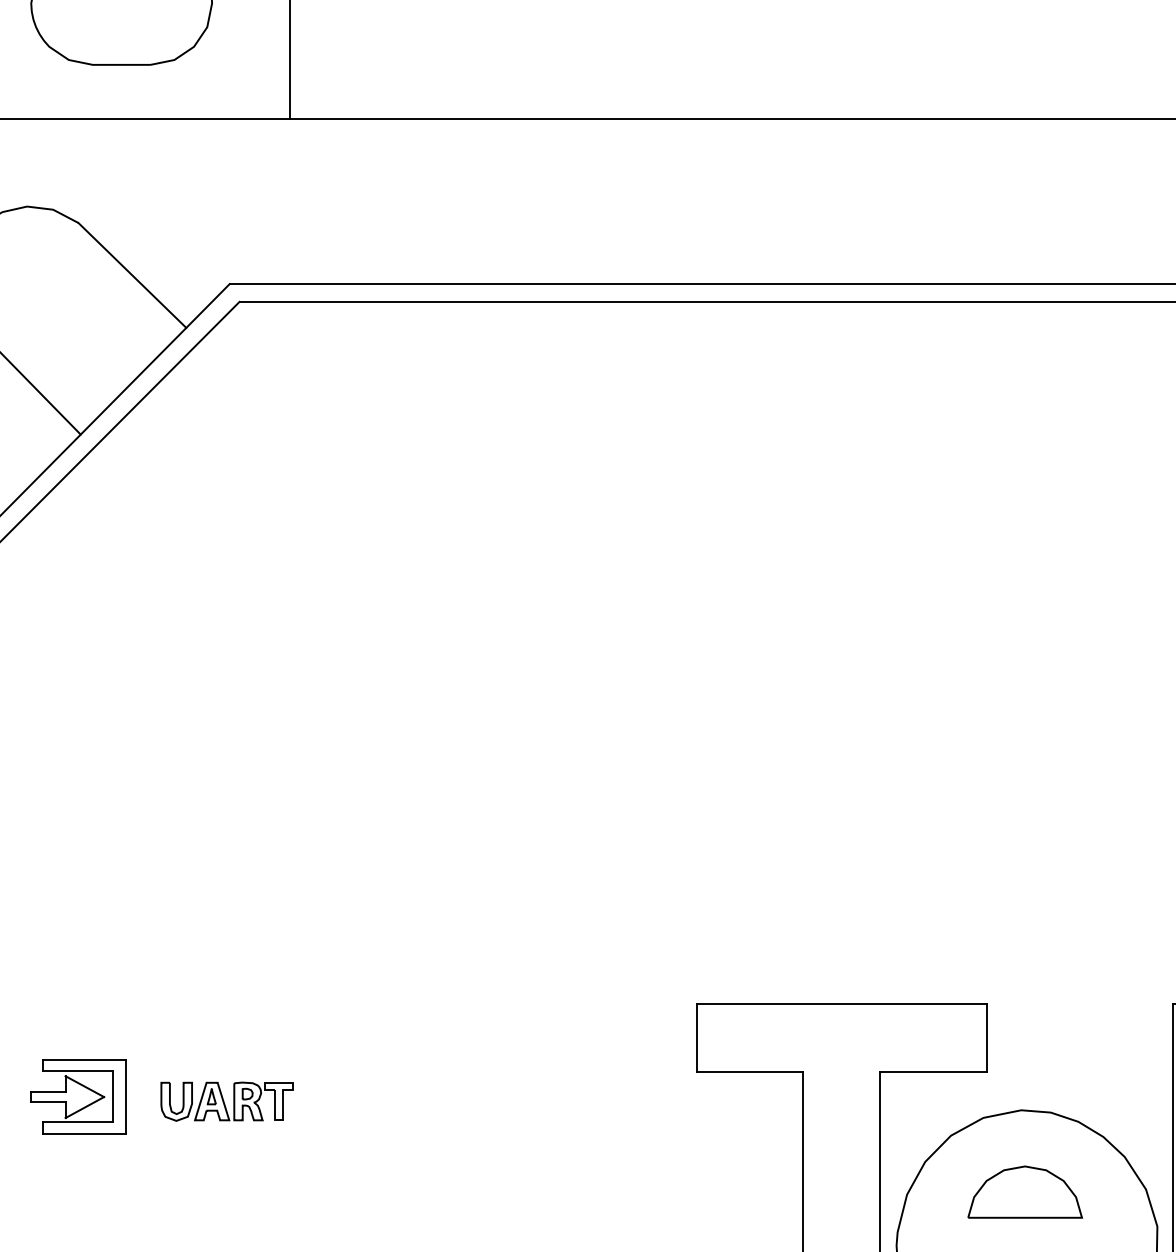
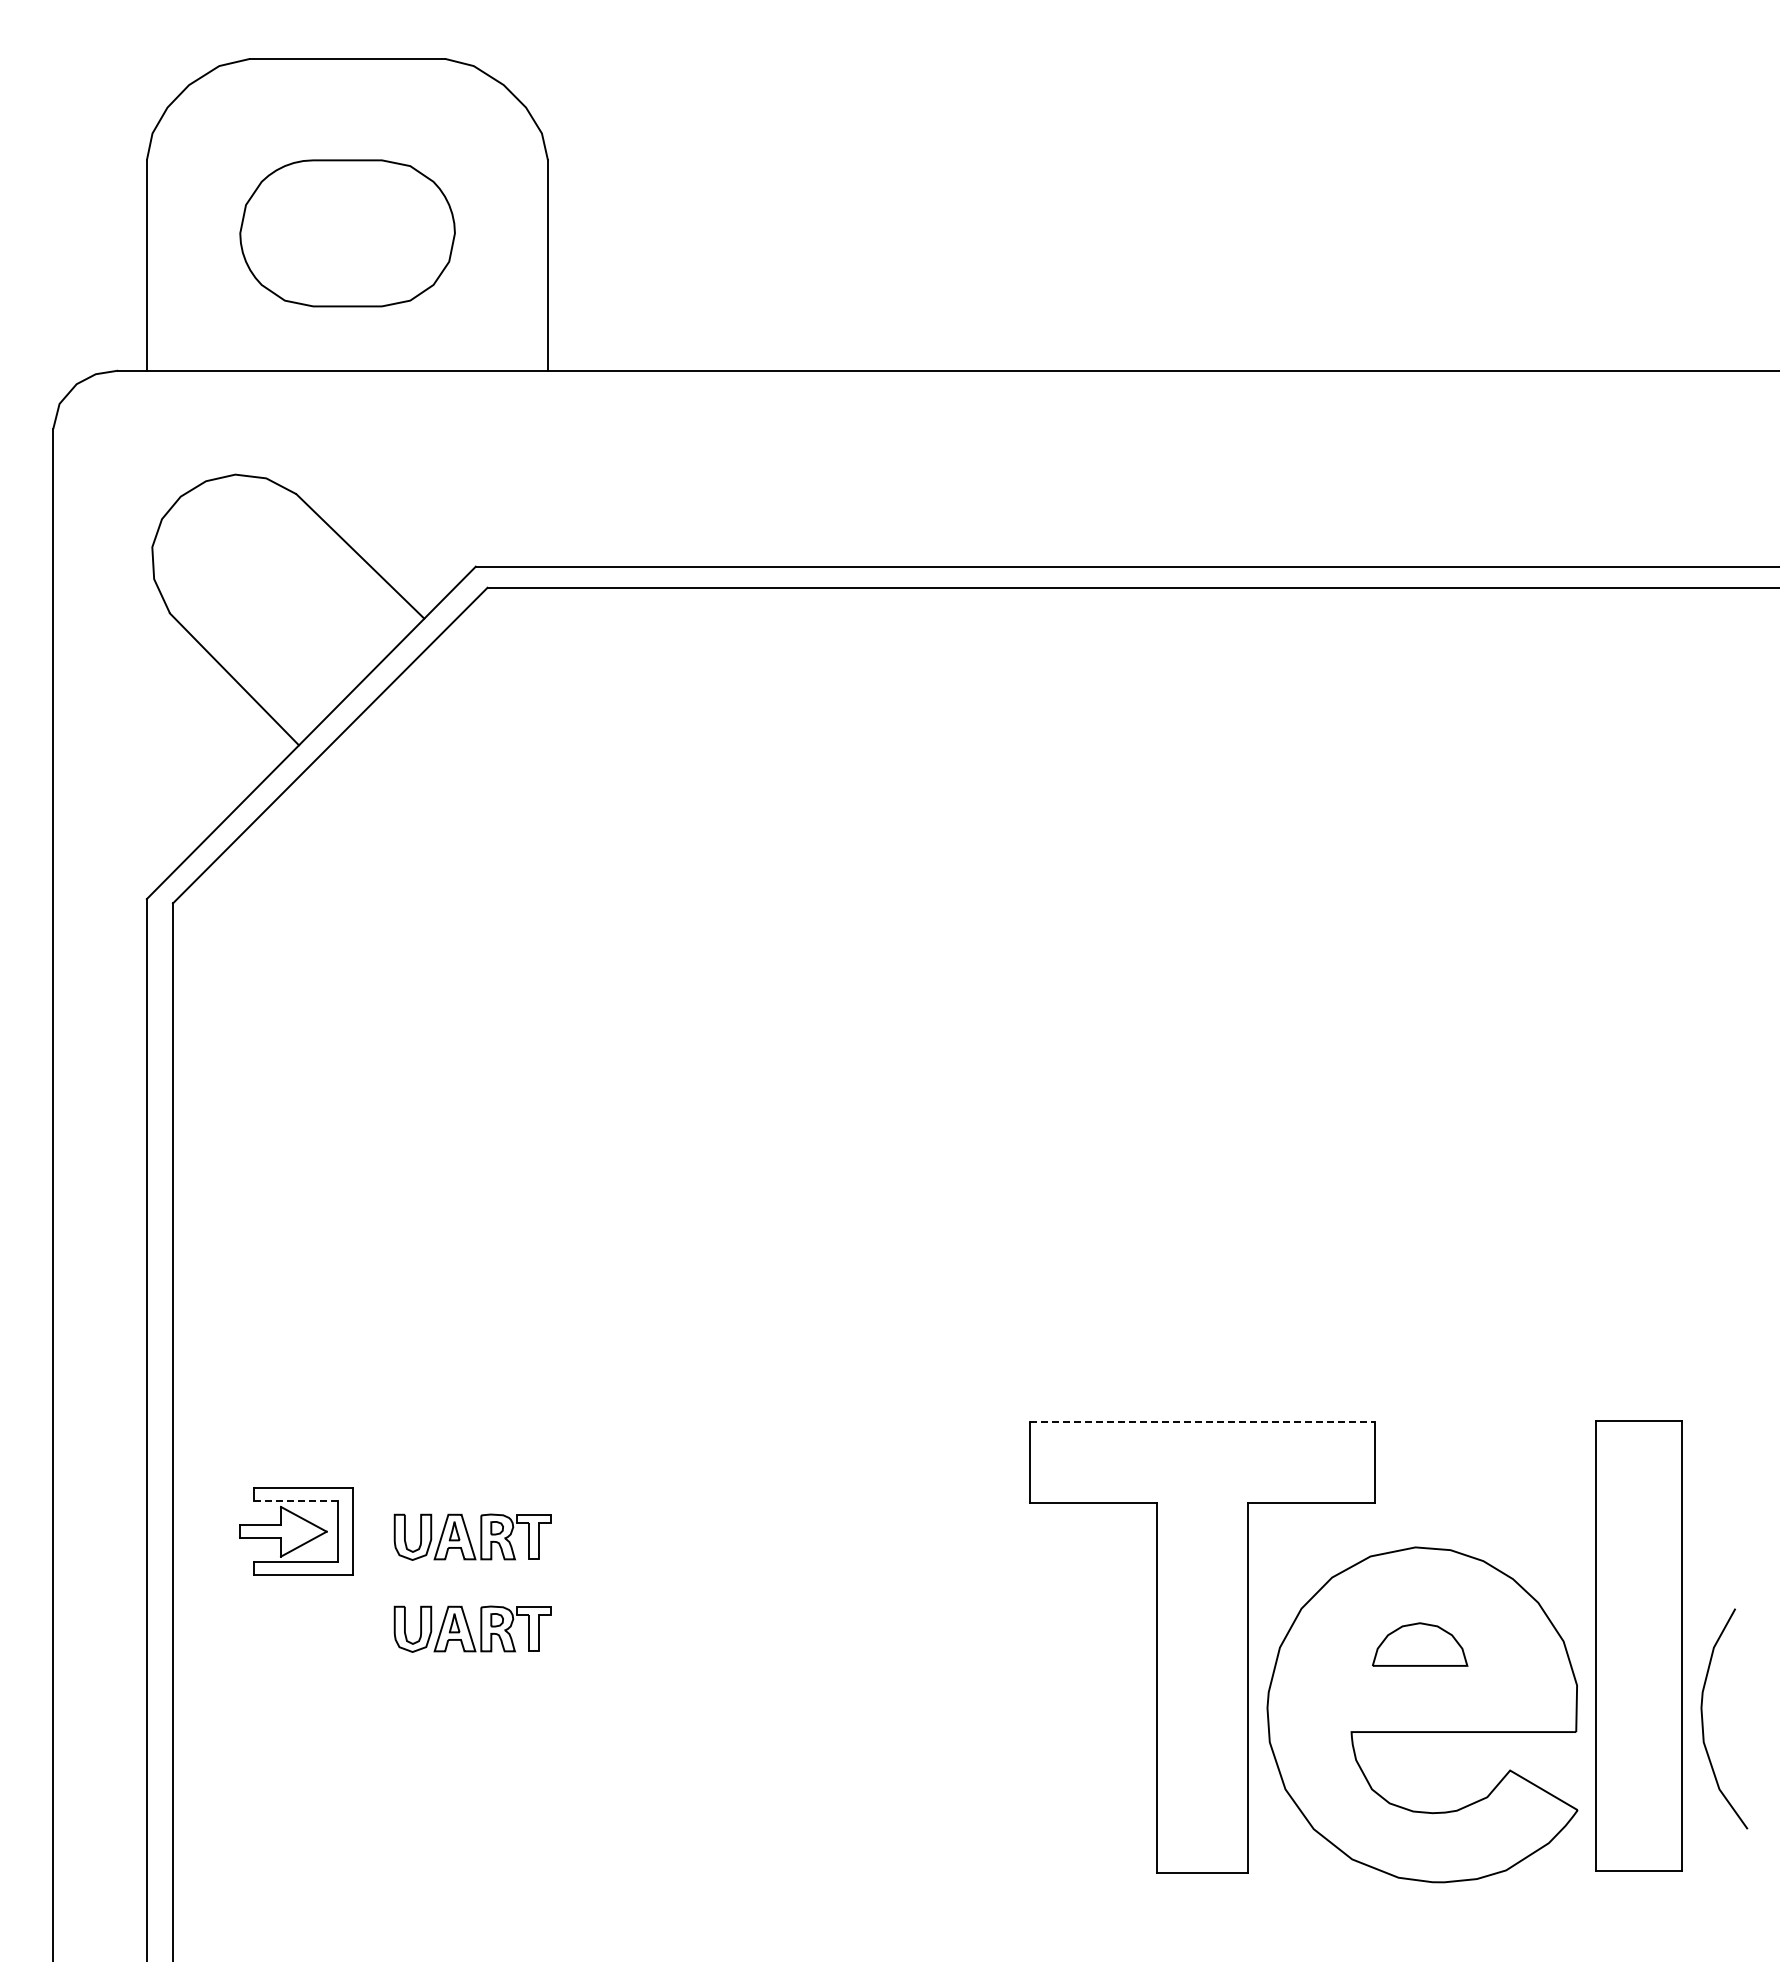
line: (842, 1004) -> (1203, 1421), solid -> dashed
line: (77, 1071) -> (295, 1501), solid -> dashed
part: (226, 1178) -> (472, 1628), added
part: (1024, 1192) -> (1419, 1644), size x0.7

